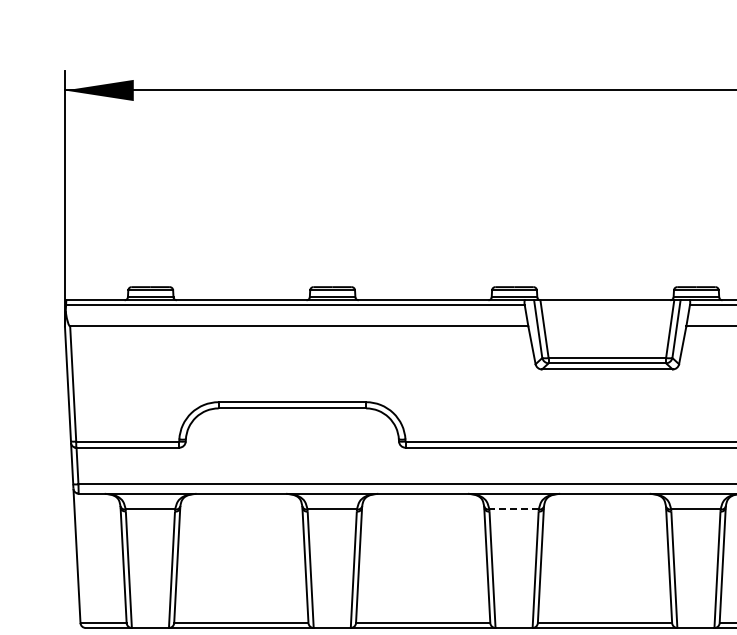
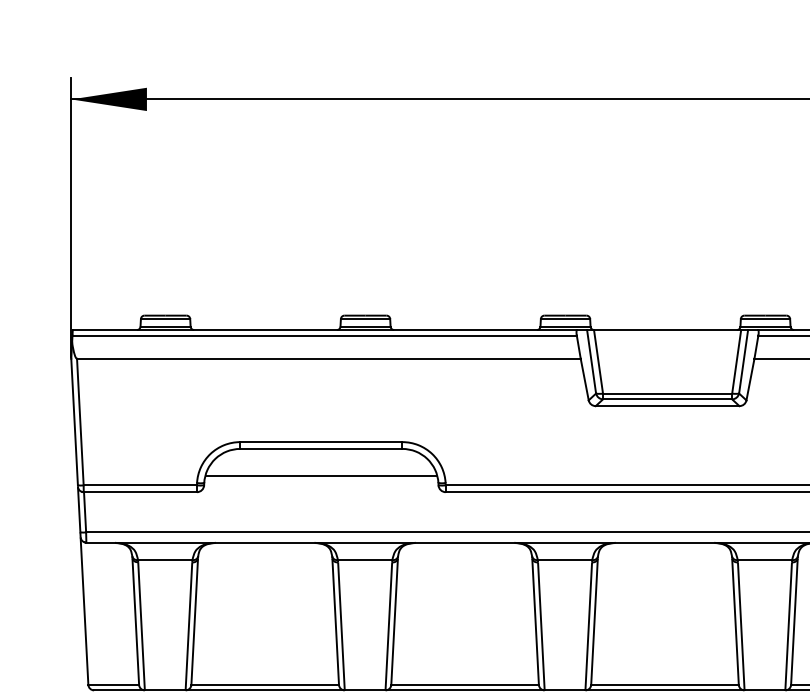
line: (292, 433) -> (321, 476), added
line: (514, 509) -> (565, 560), dashed -> solid

